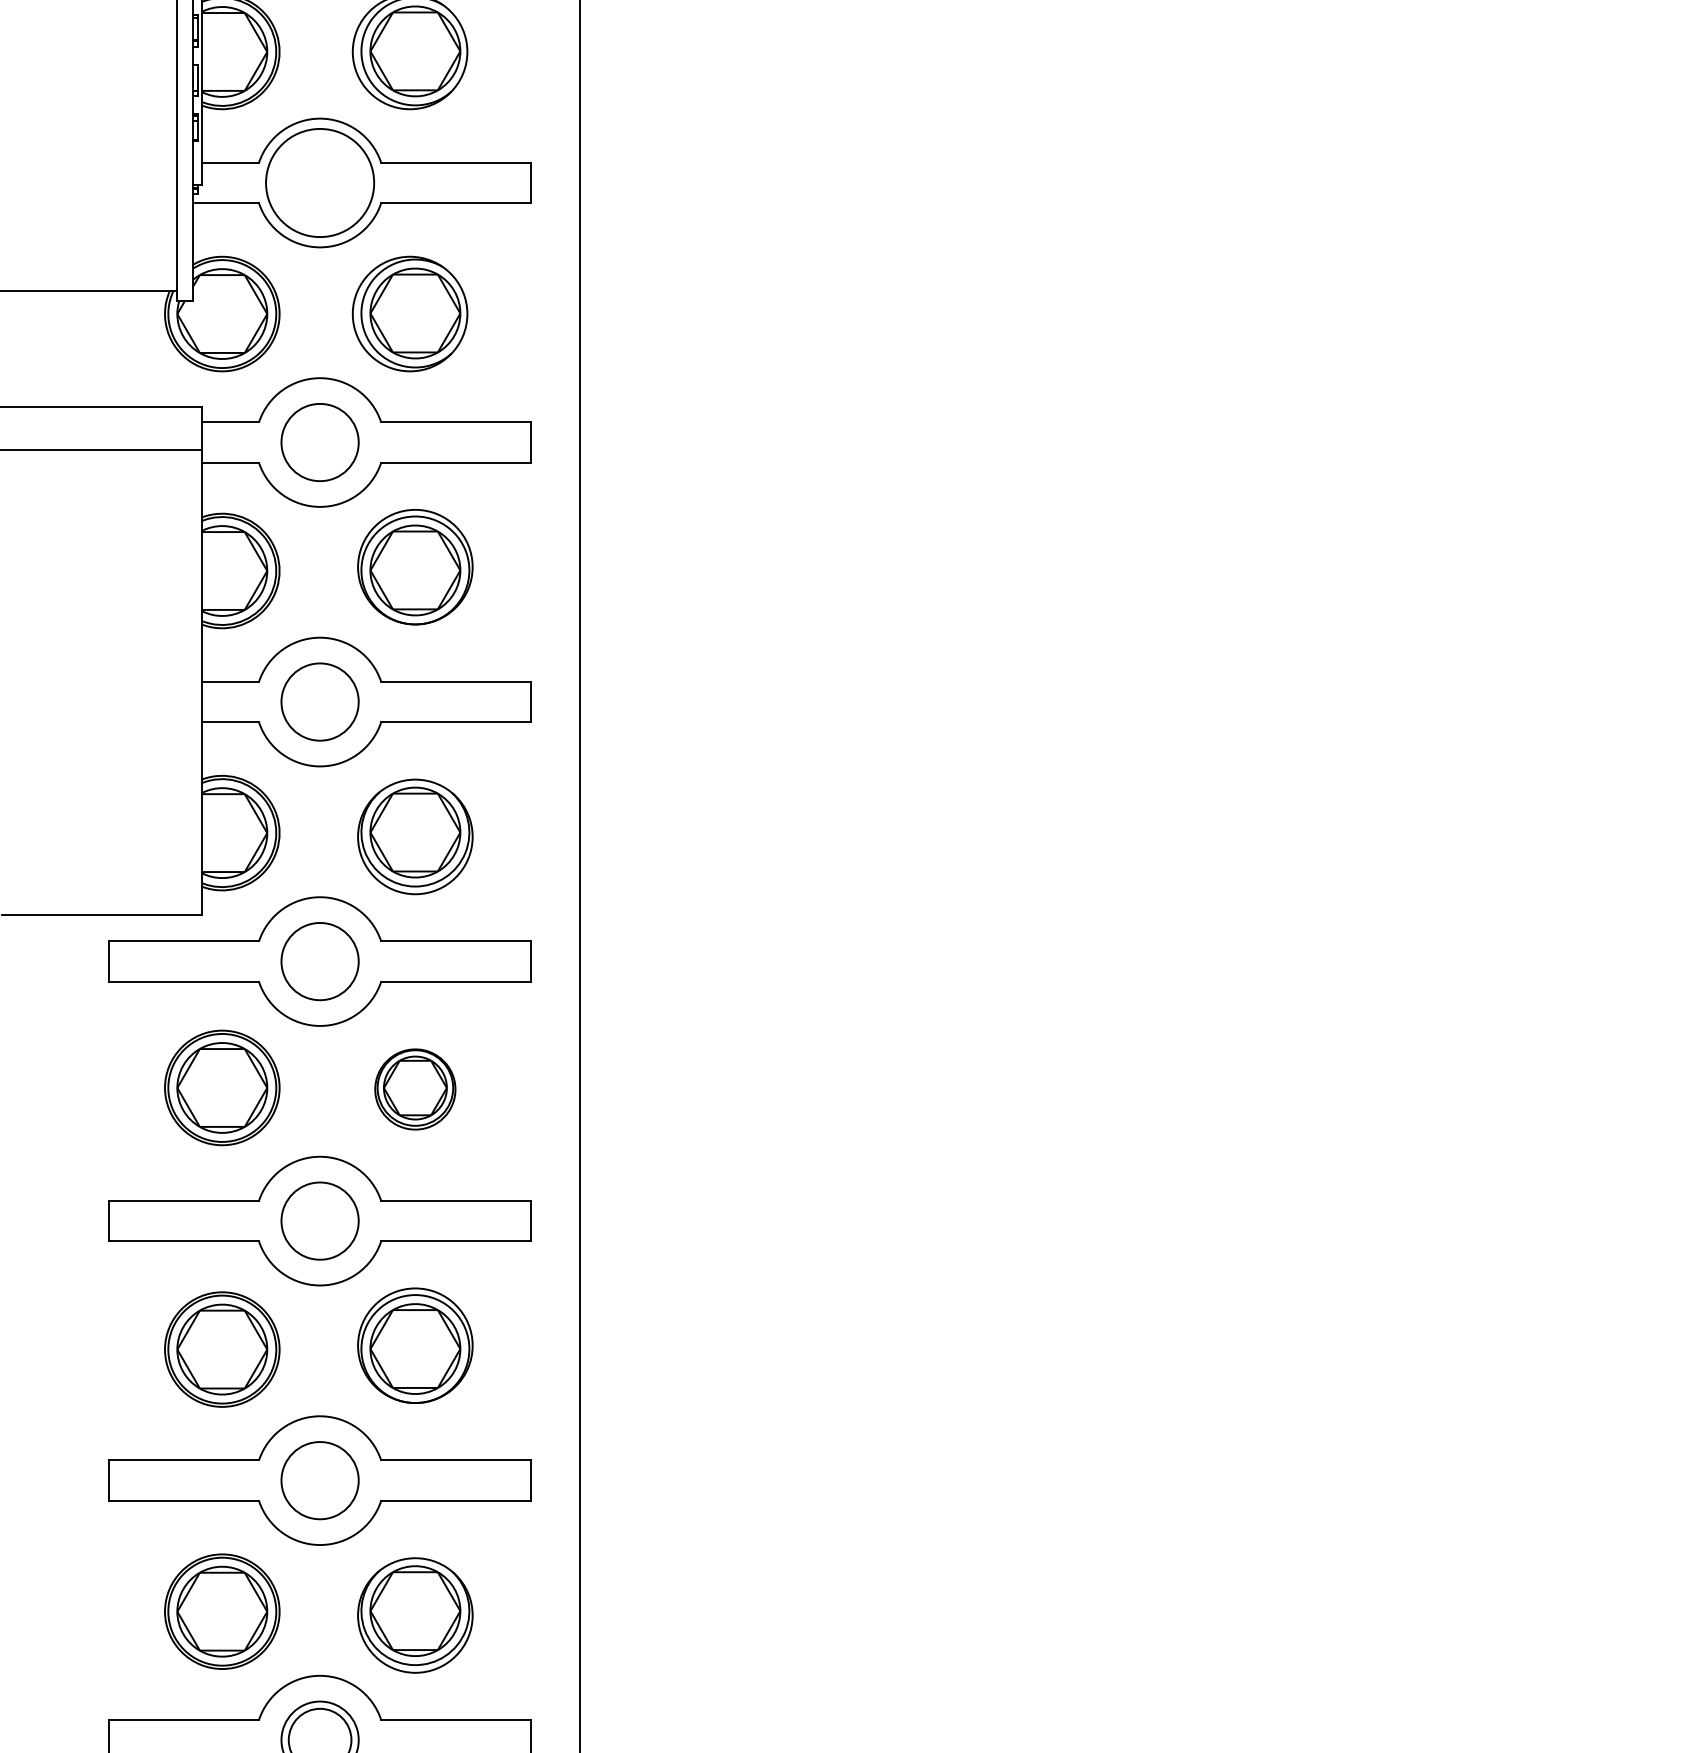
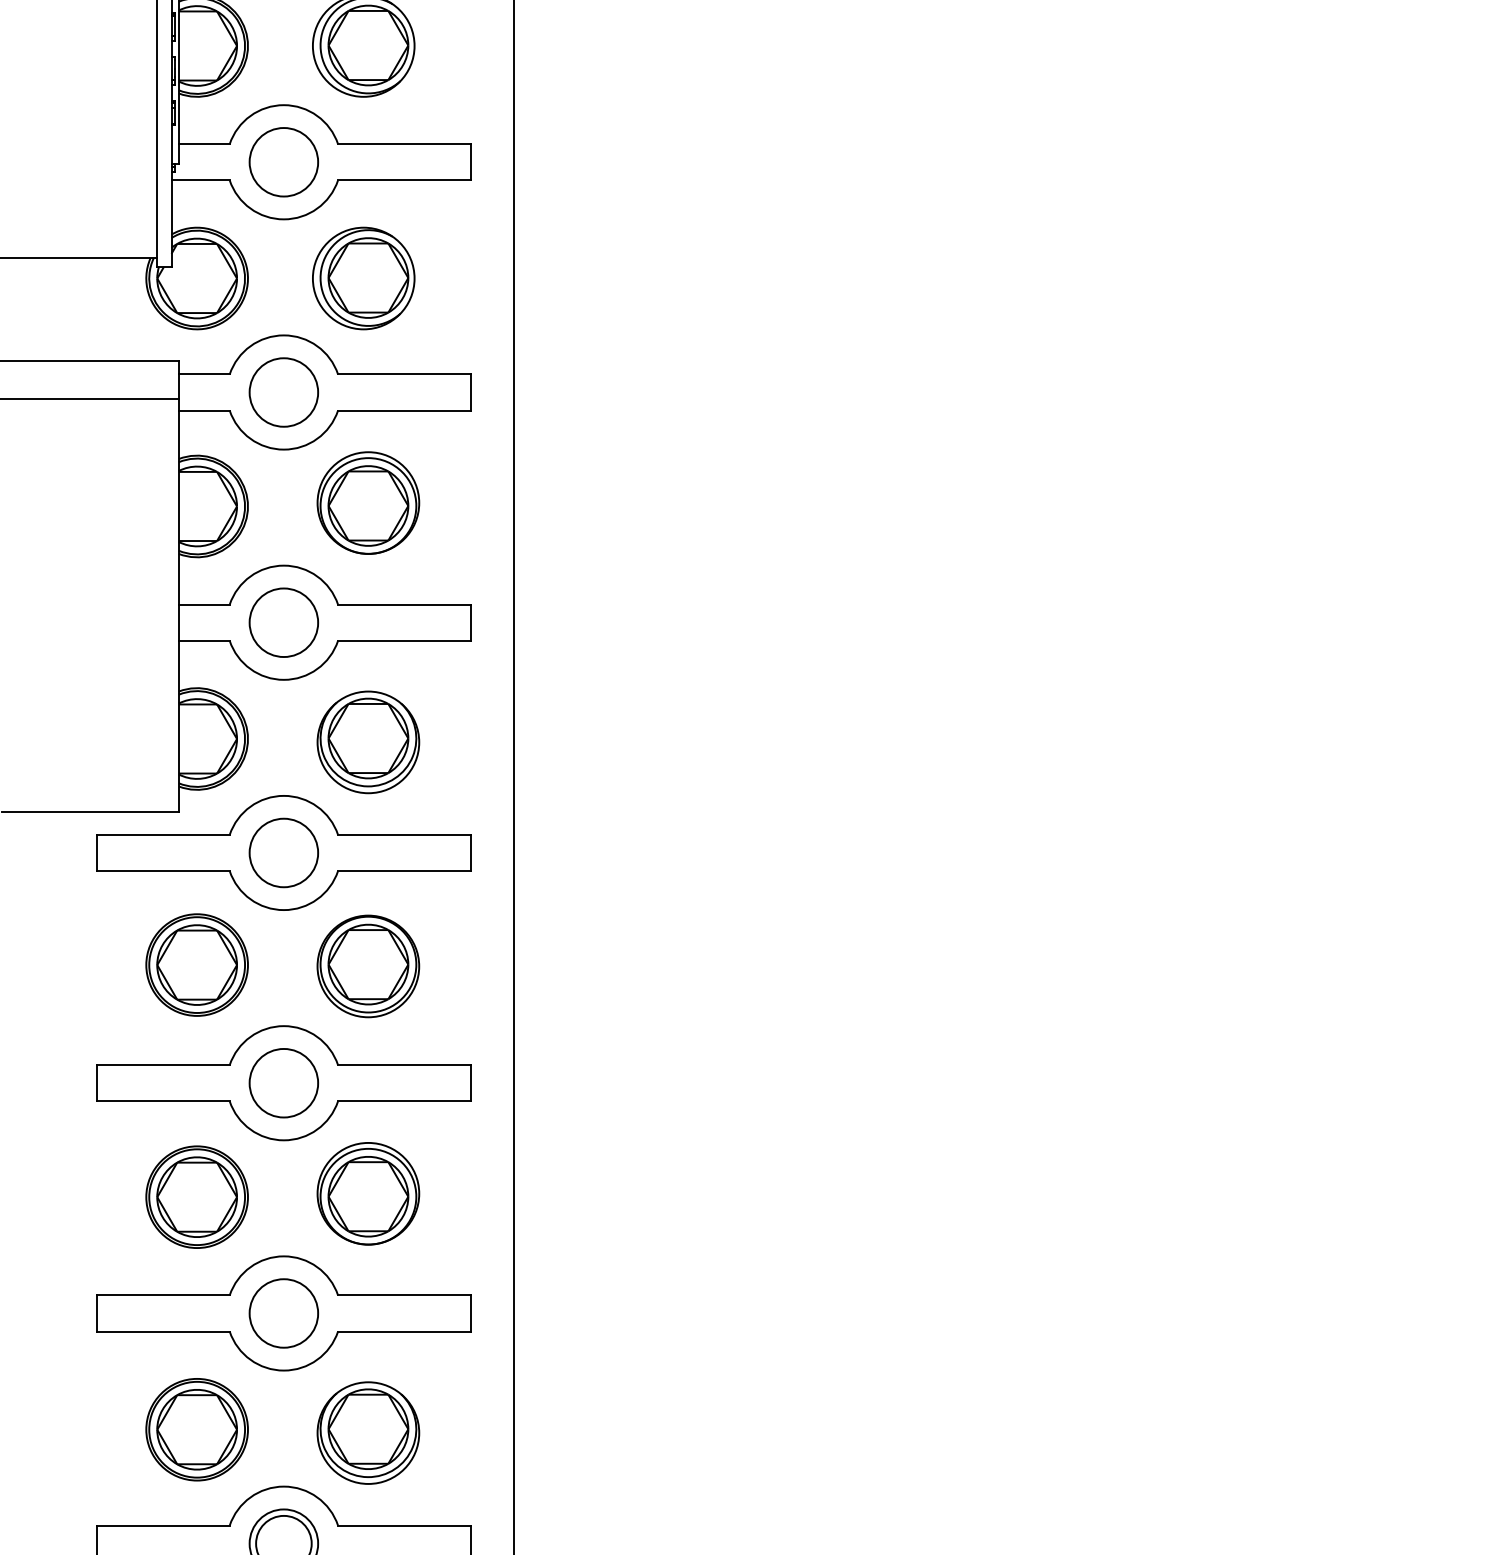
circle: (319, 183) -> (283, 162), size x0.71
part: (415, 1089) -> (368, 966), size x1.43

